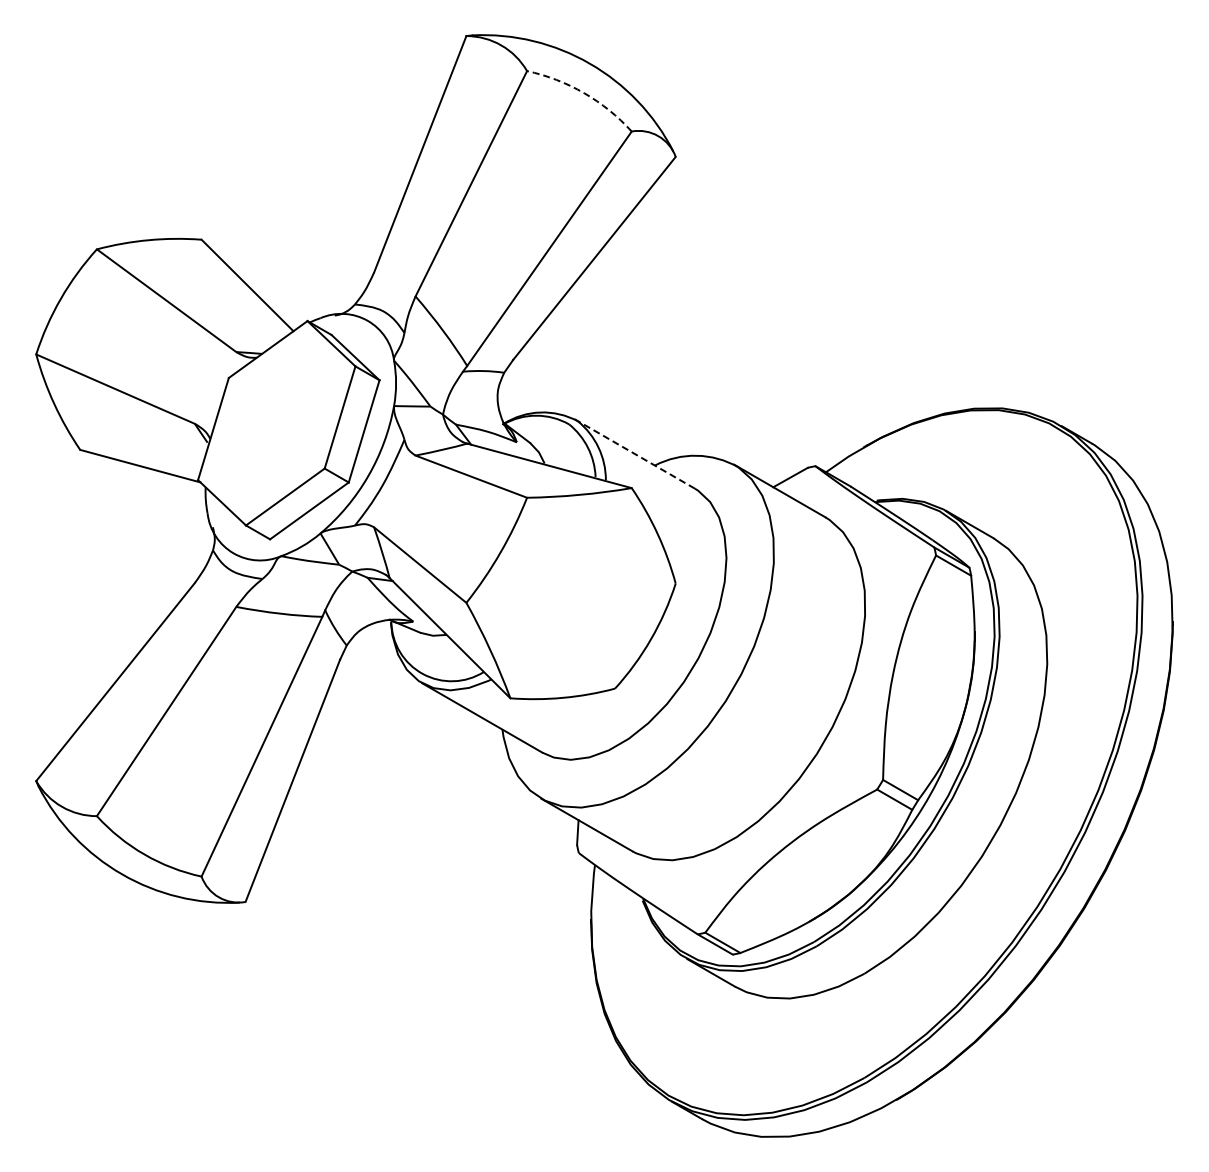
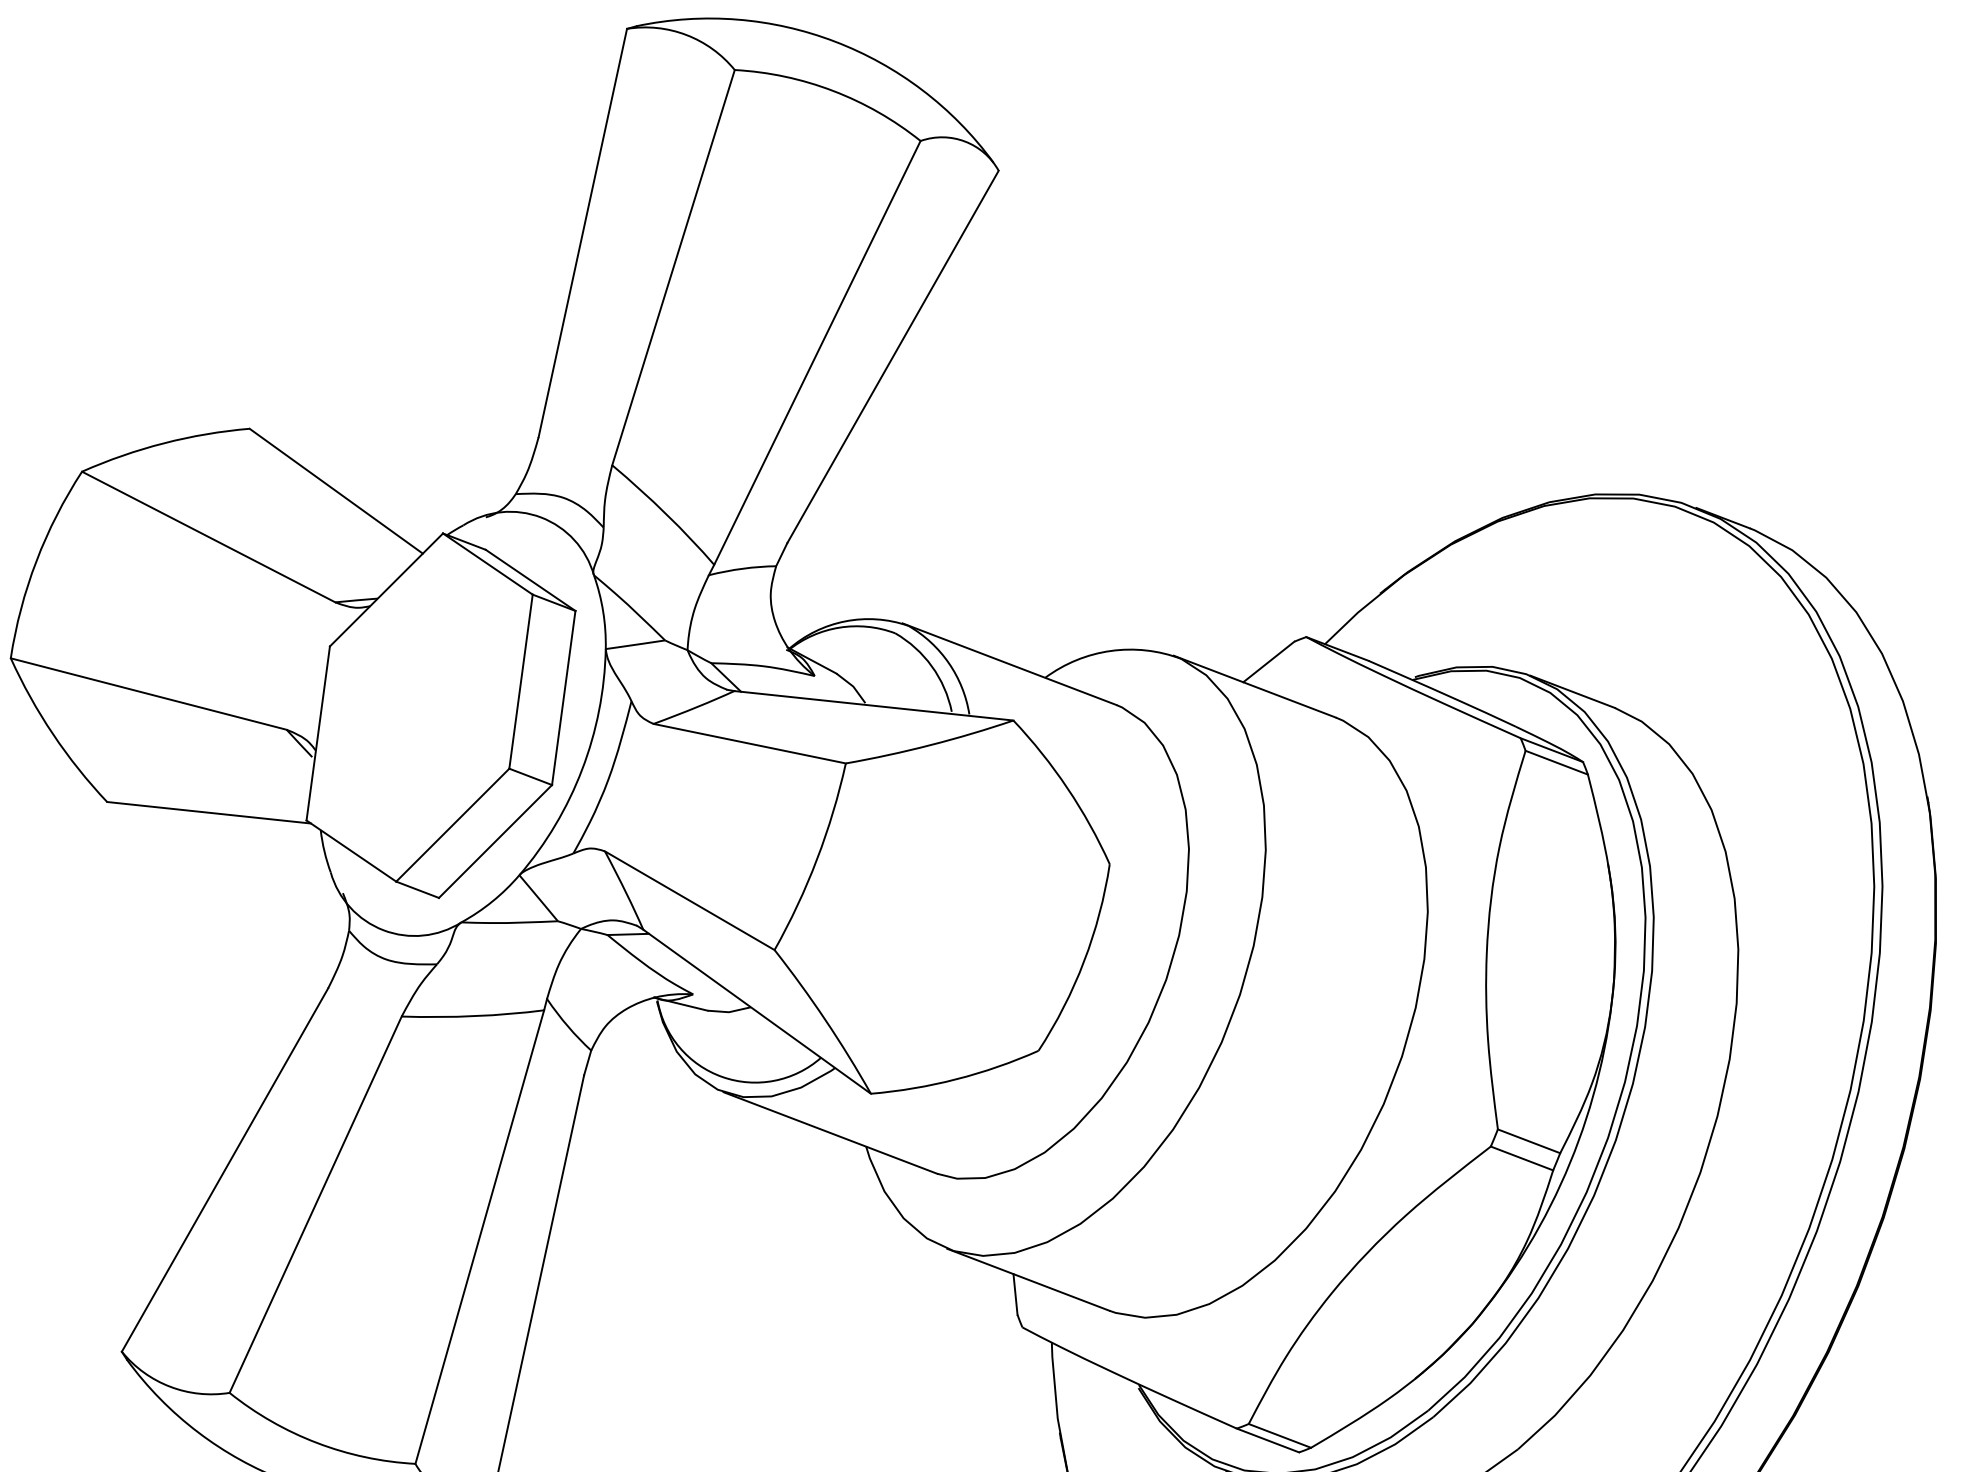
arc: (584, 93) -> (833, 91), dashed -> solid
line: (634, 453) -> (1008, 663), dashed -> solid

